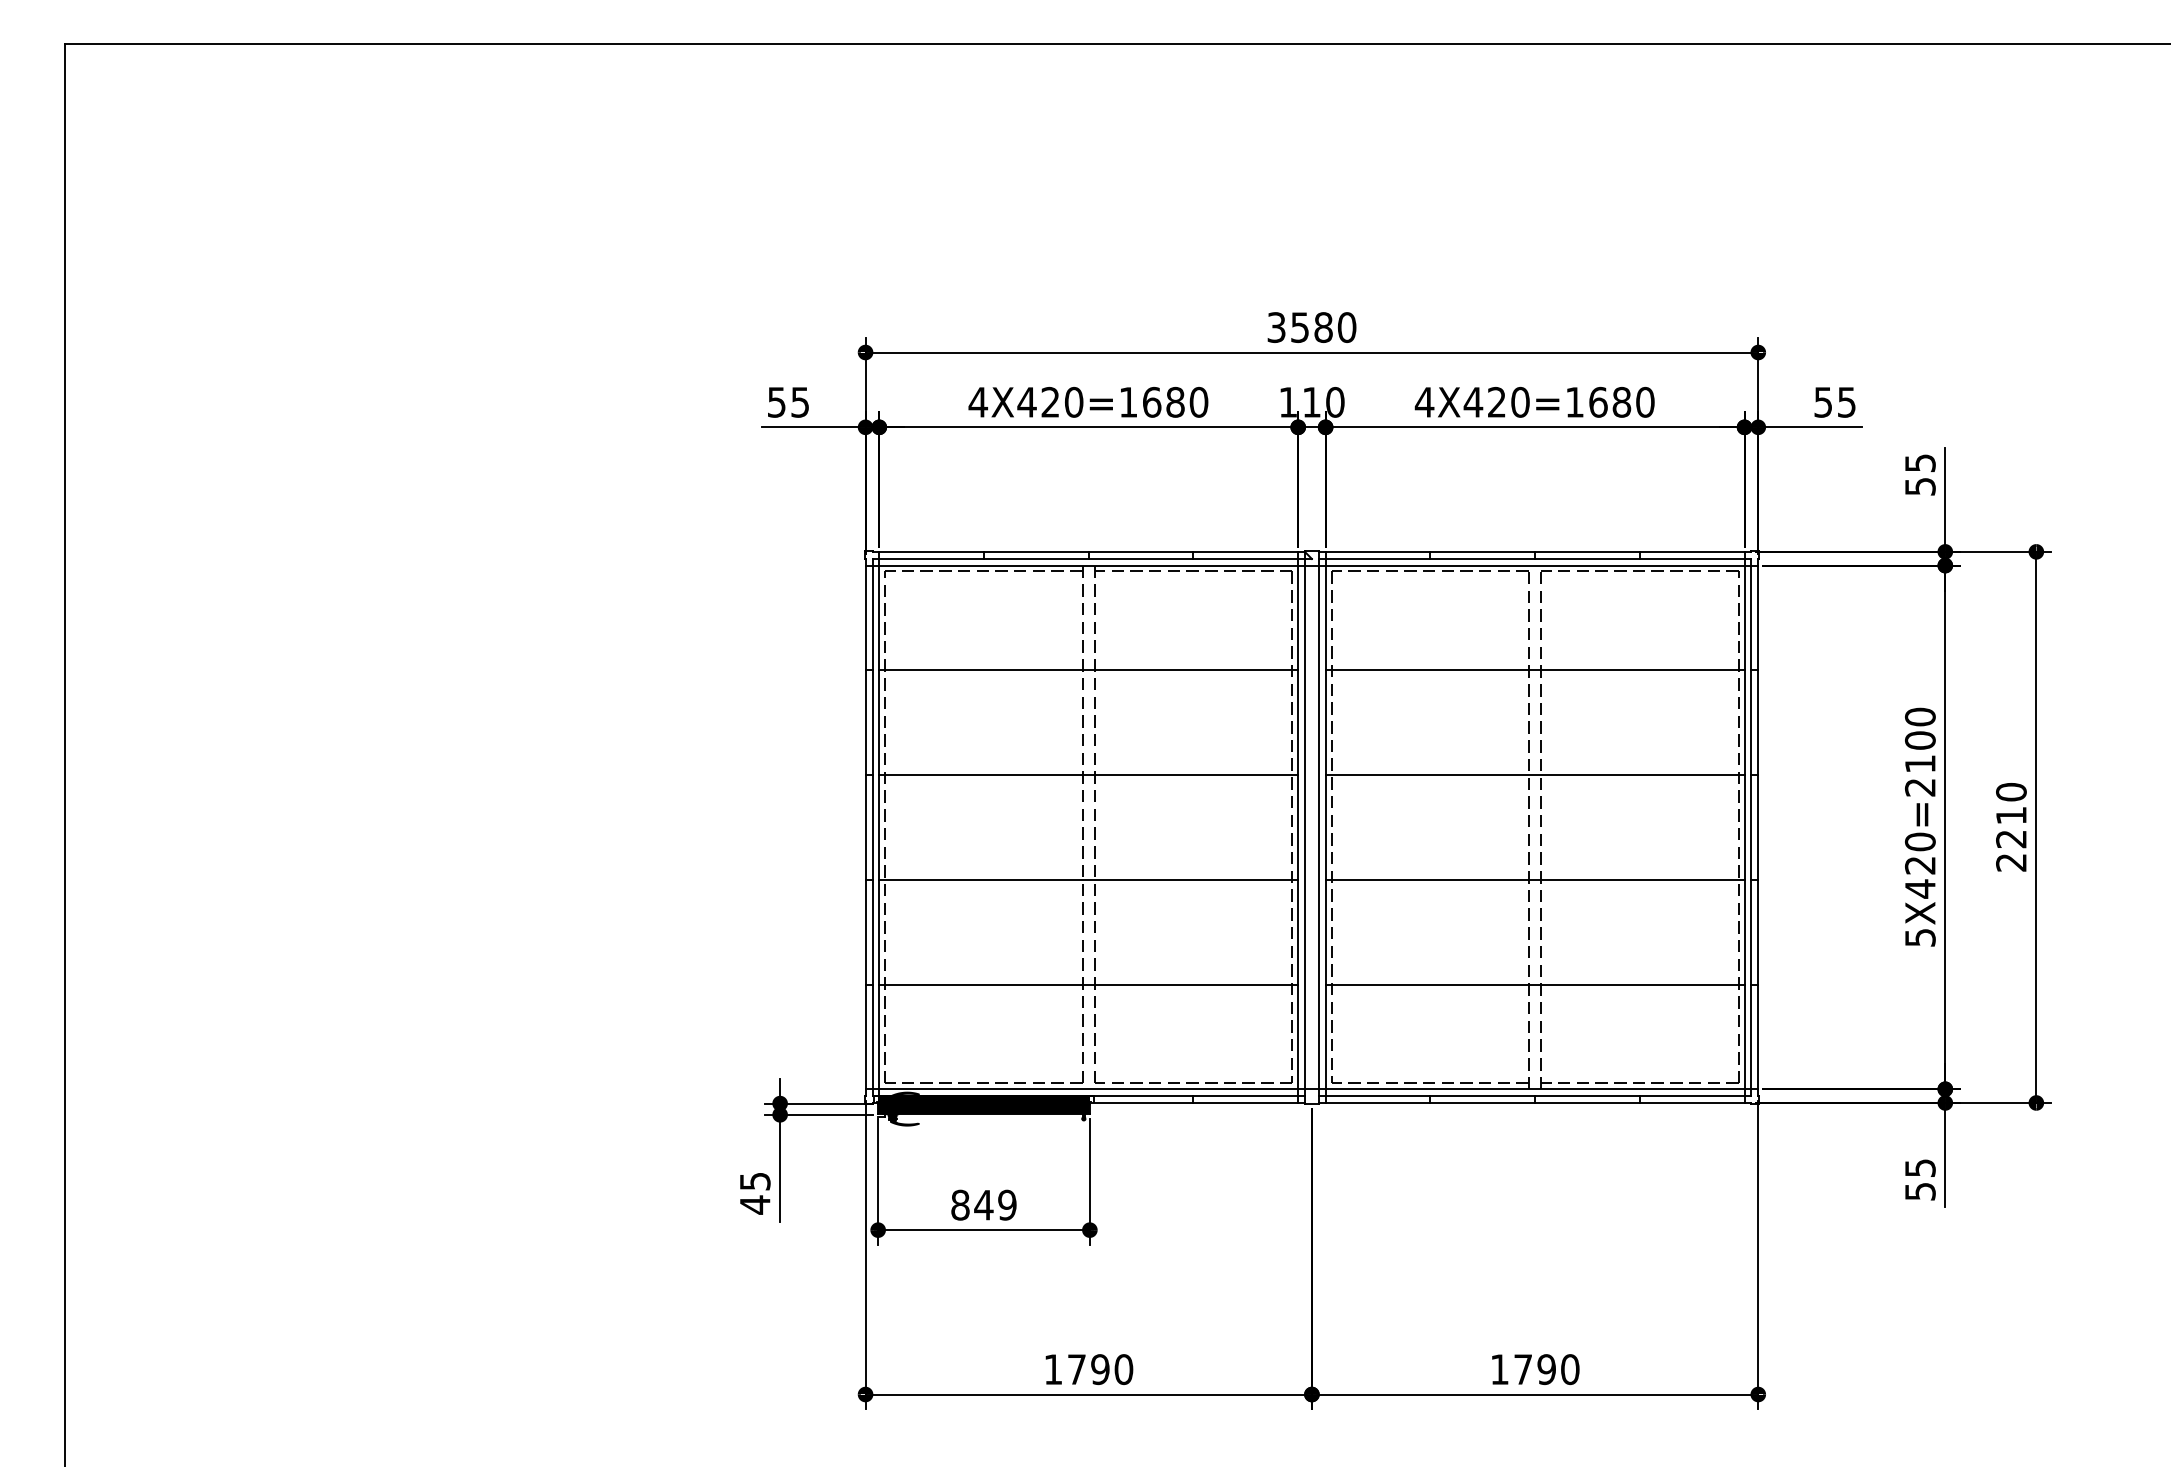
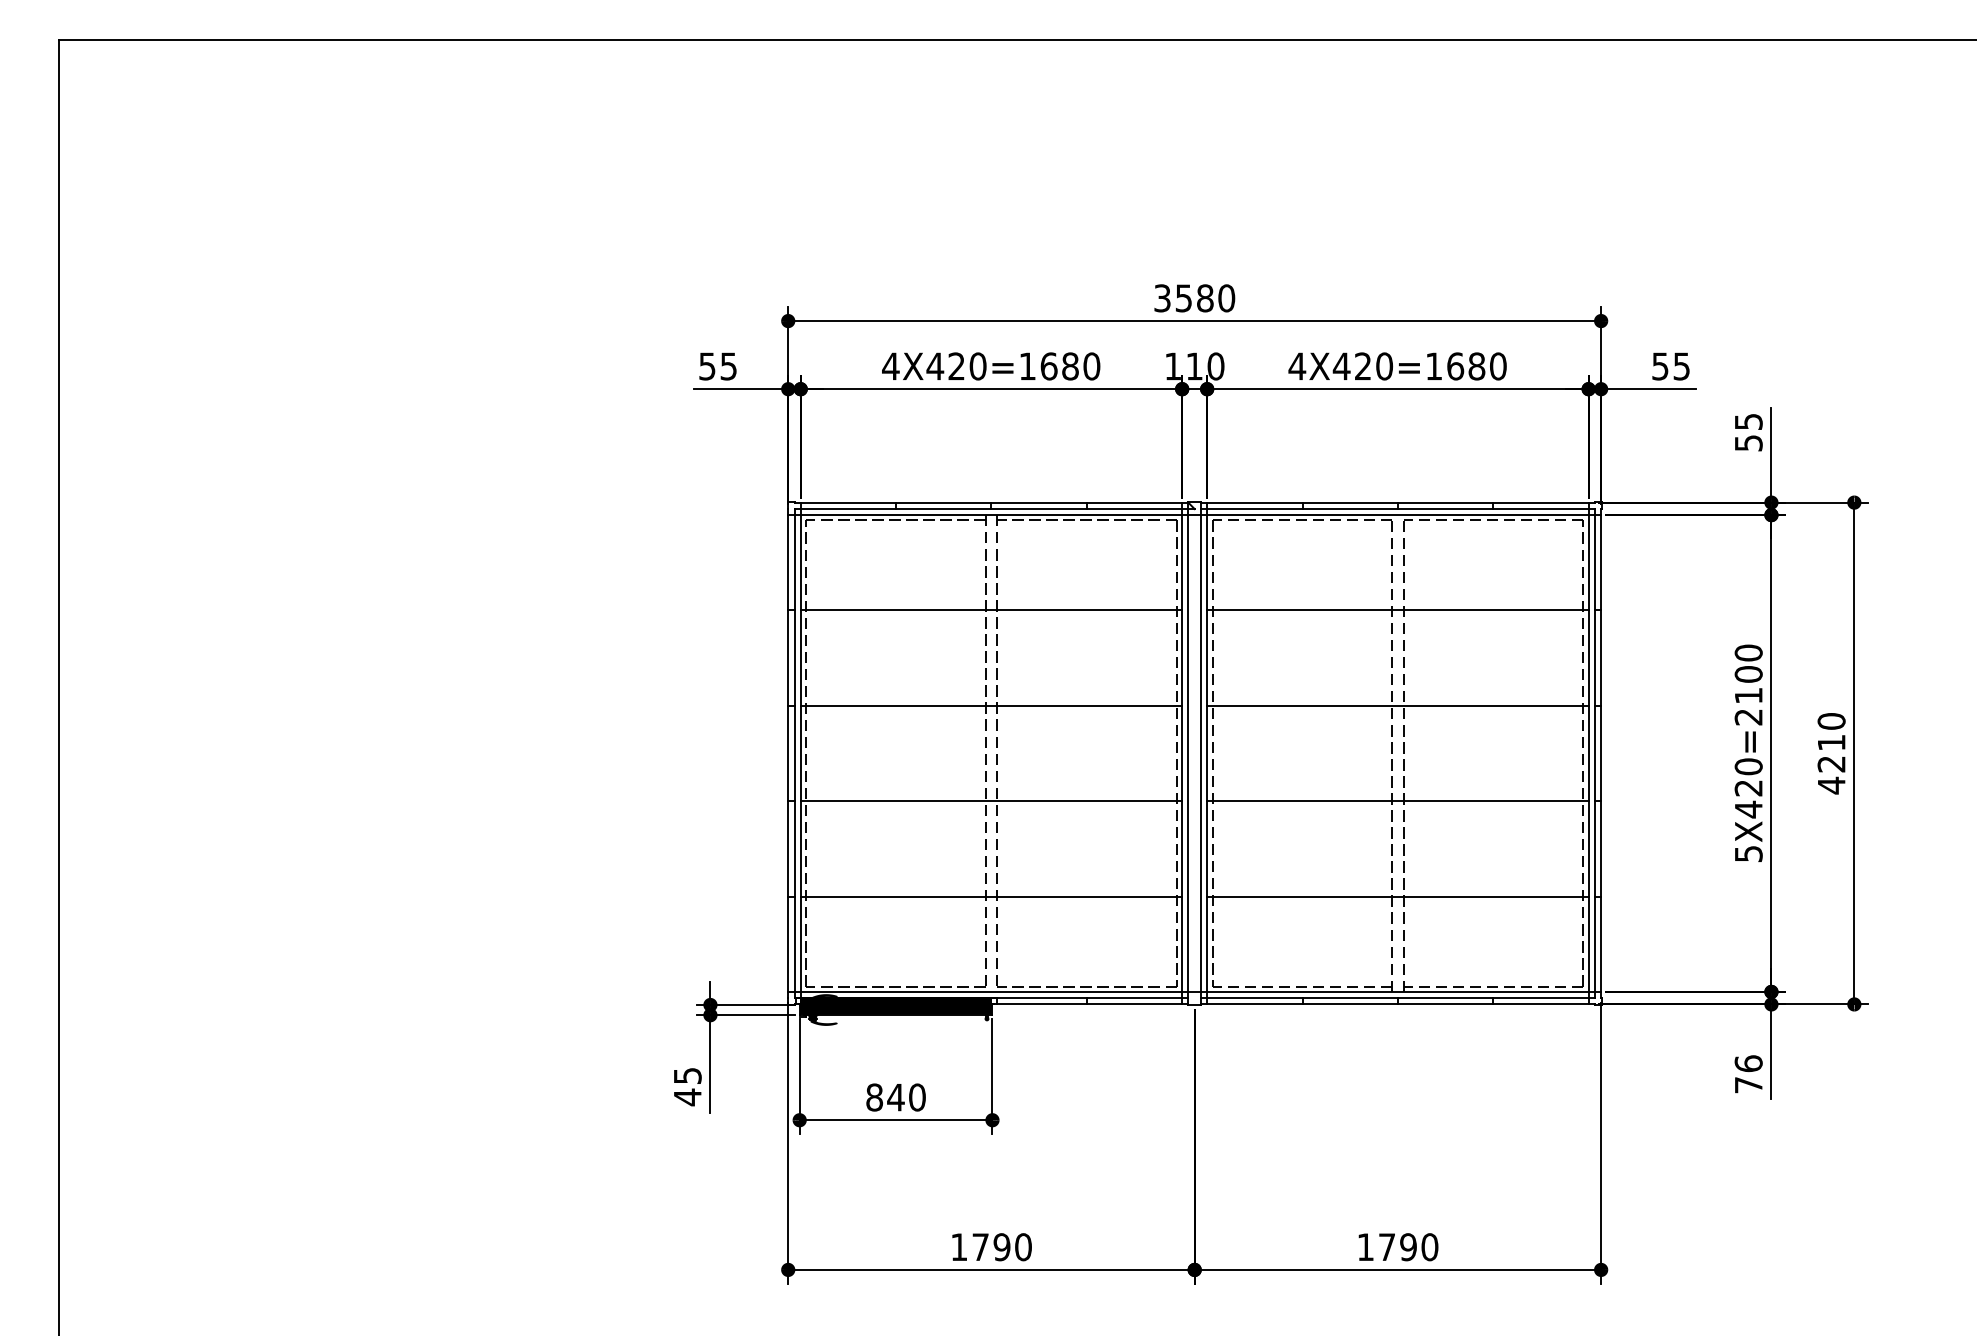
text: (2011, 862) -> (1831, 785), 2210 -> 4210
text: (1919, 1179) -> (1747, 1074), 55 -> 76
text: (1007, 1204) -> (917, 1096), 849 -> 840

